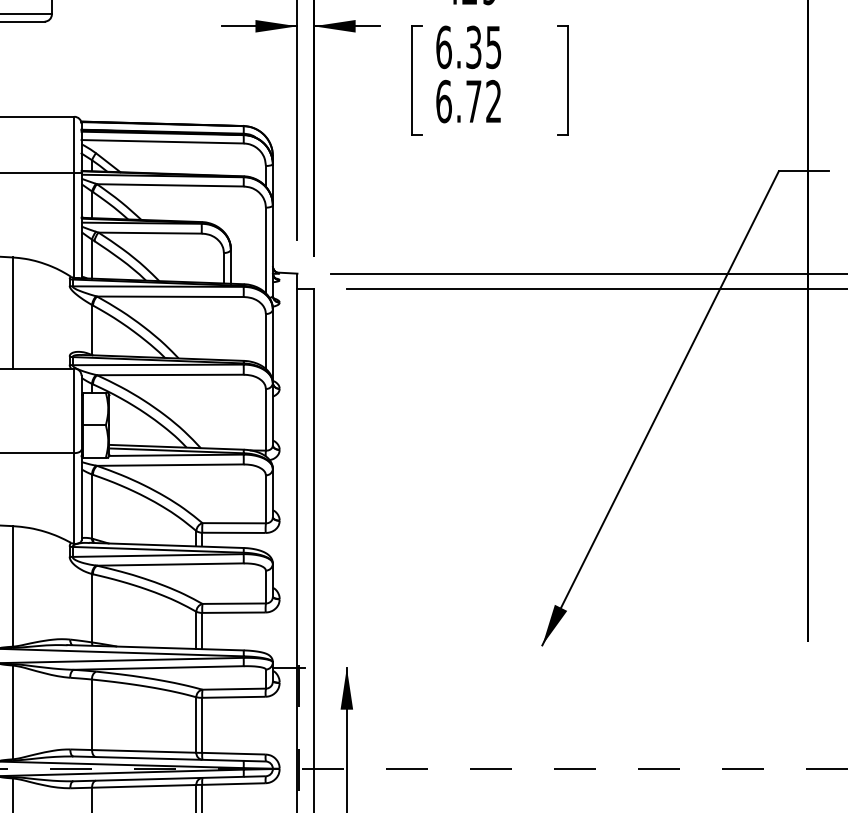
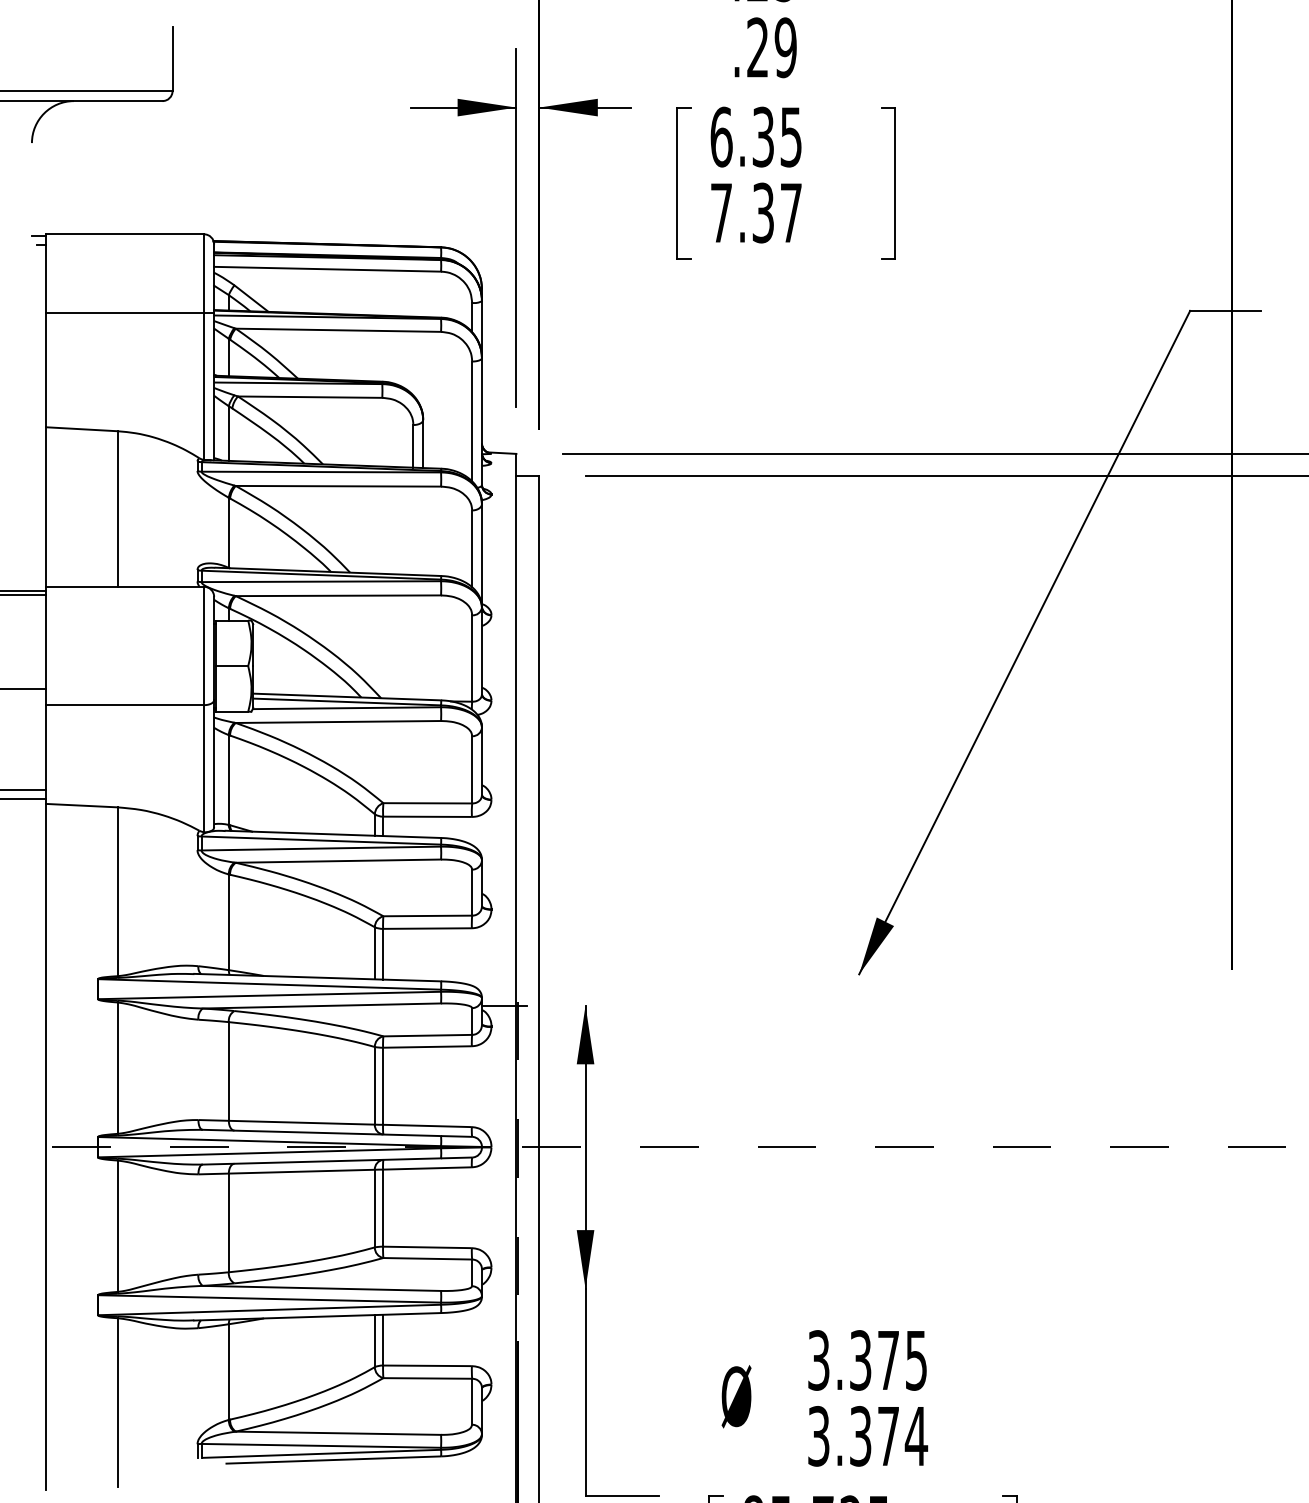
text: (468, 101) -> (755, 212), 6.72 -> 7.37

